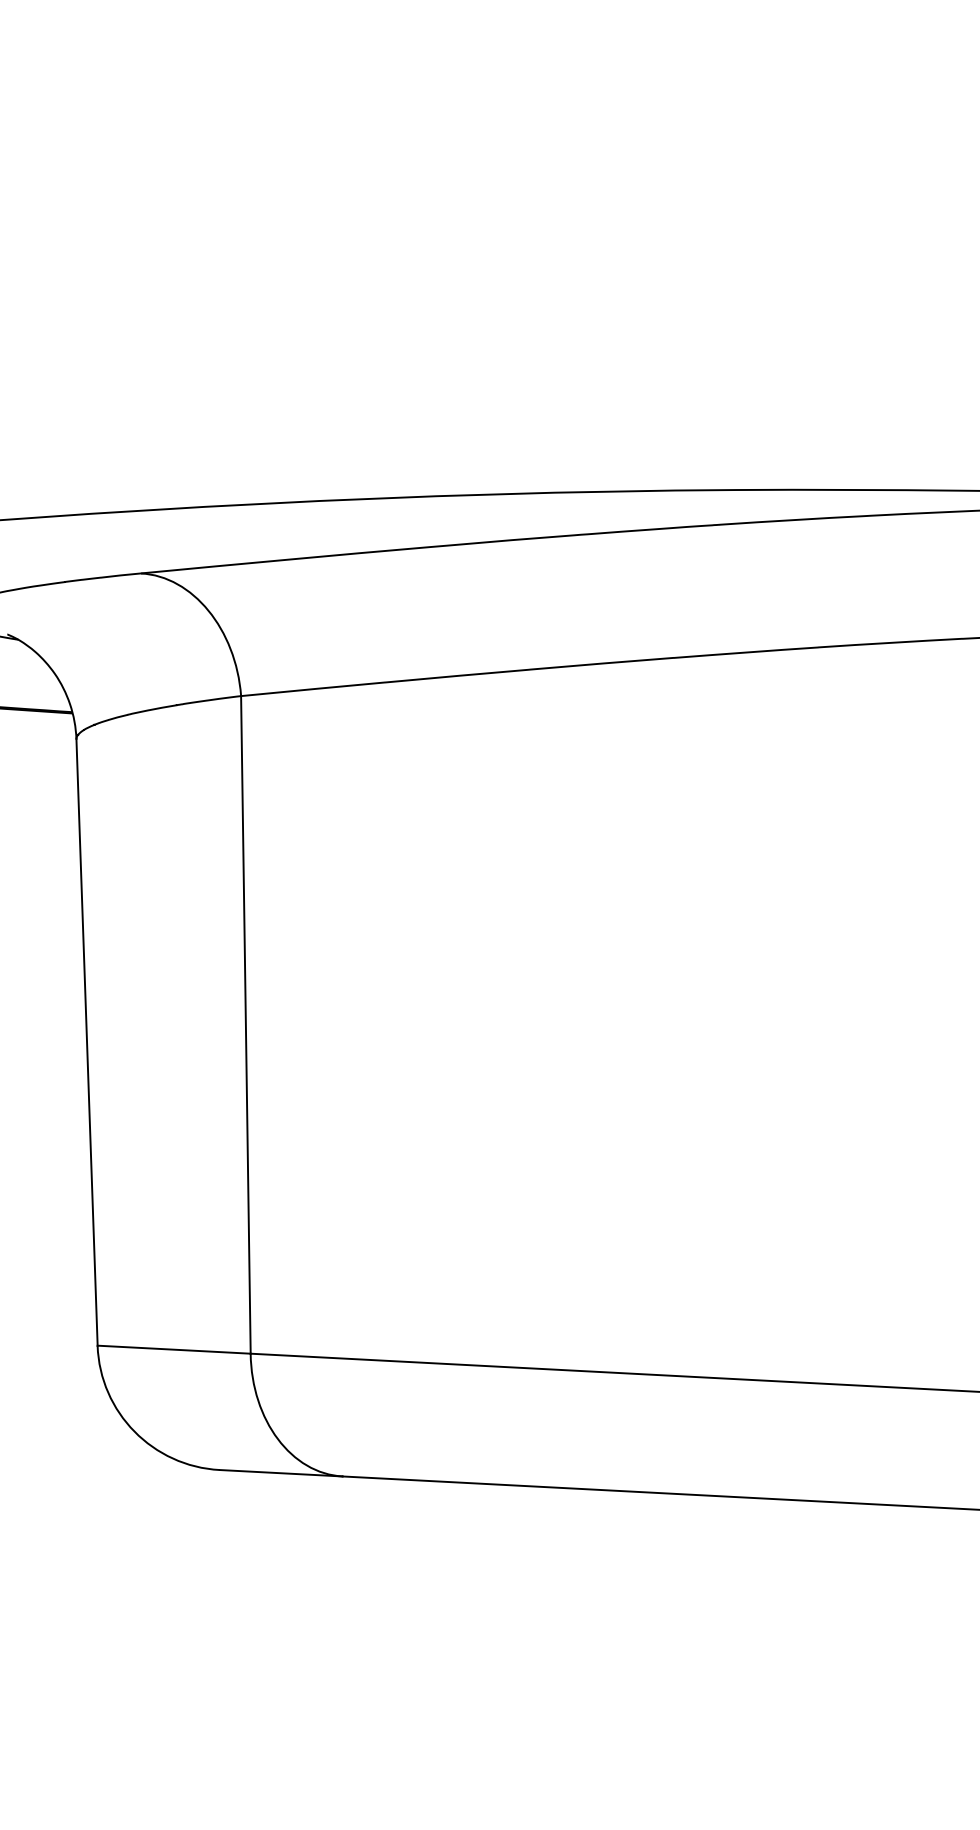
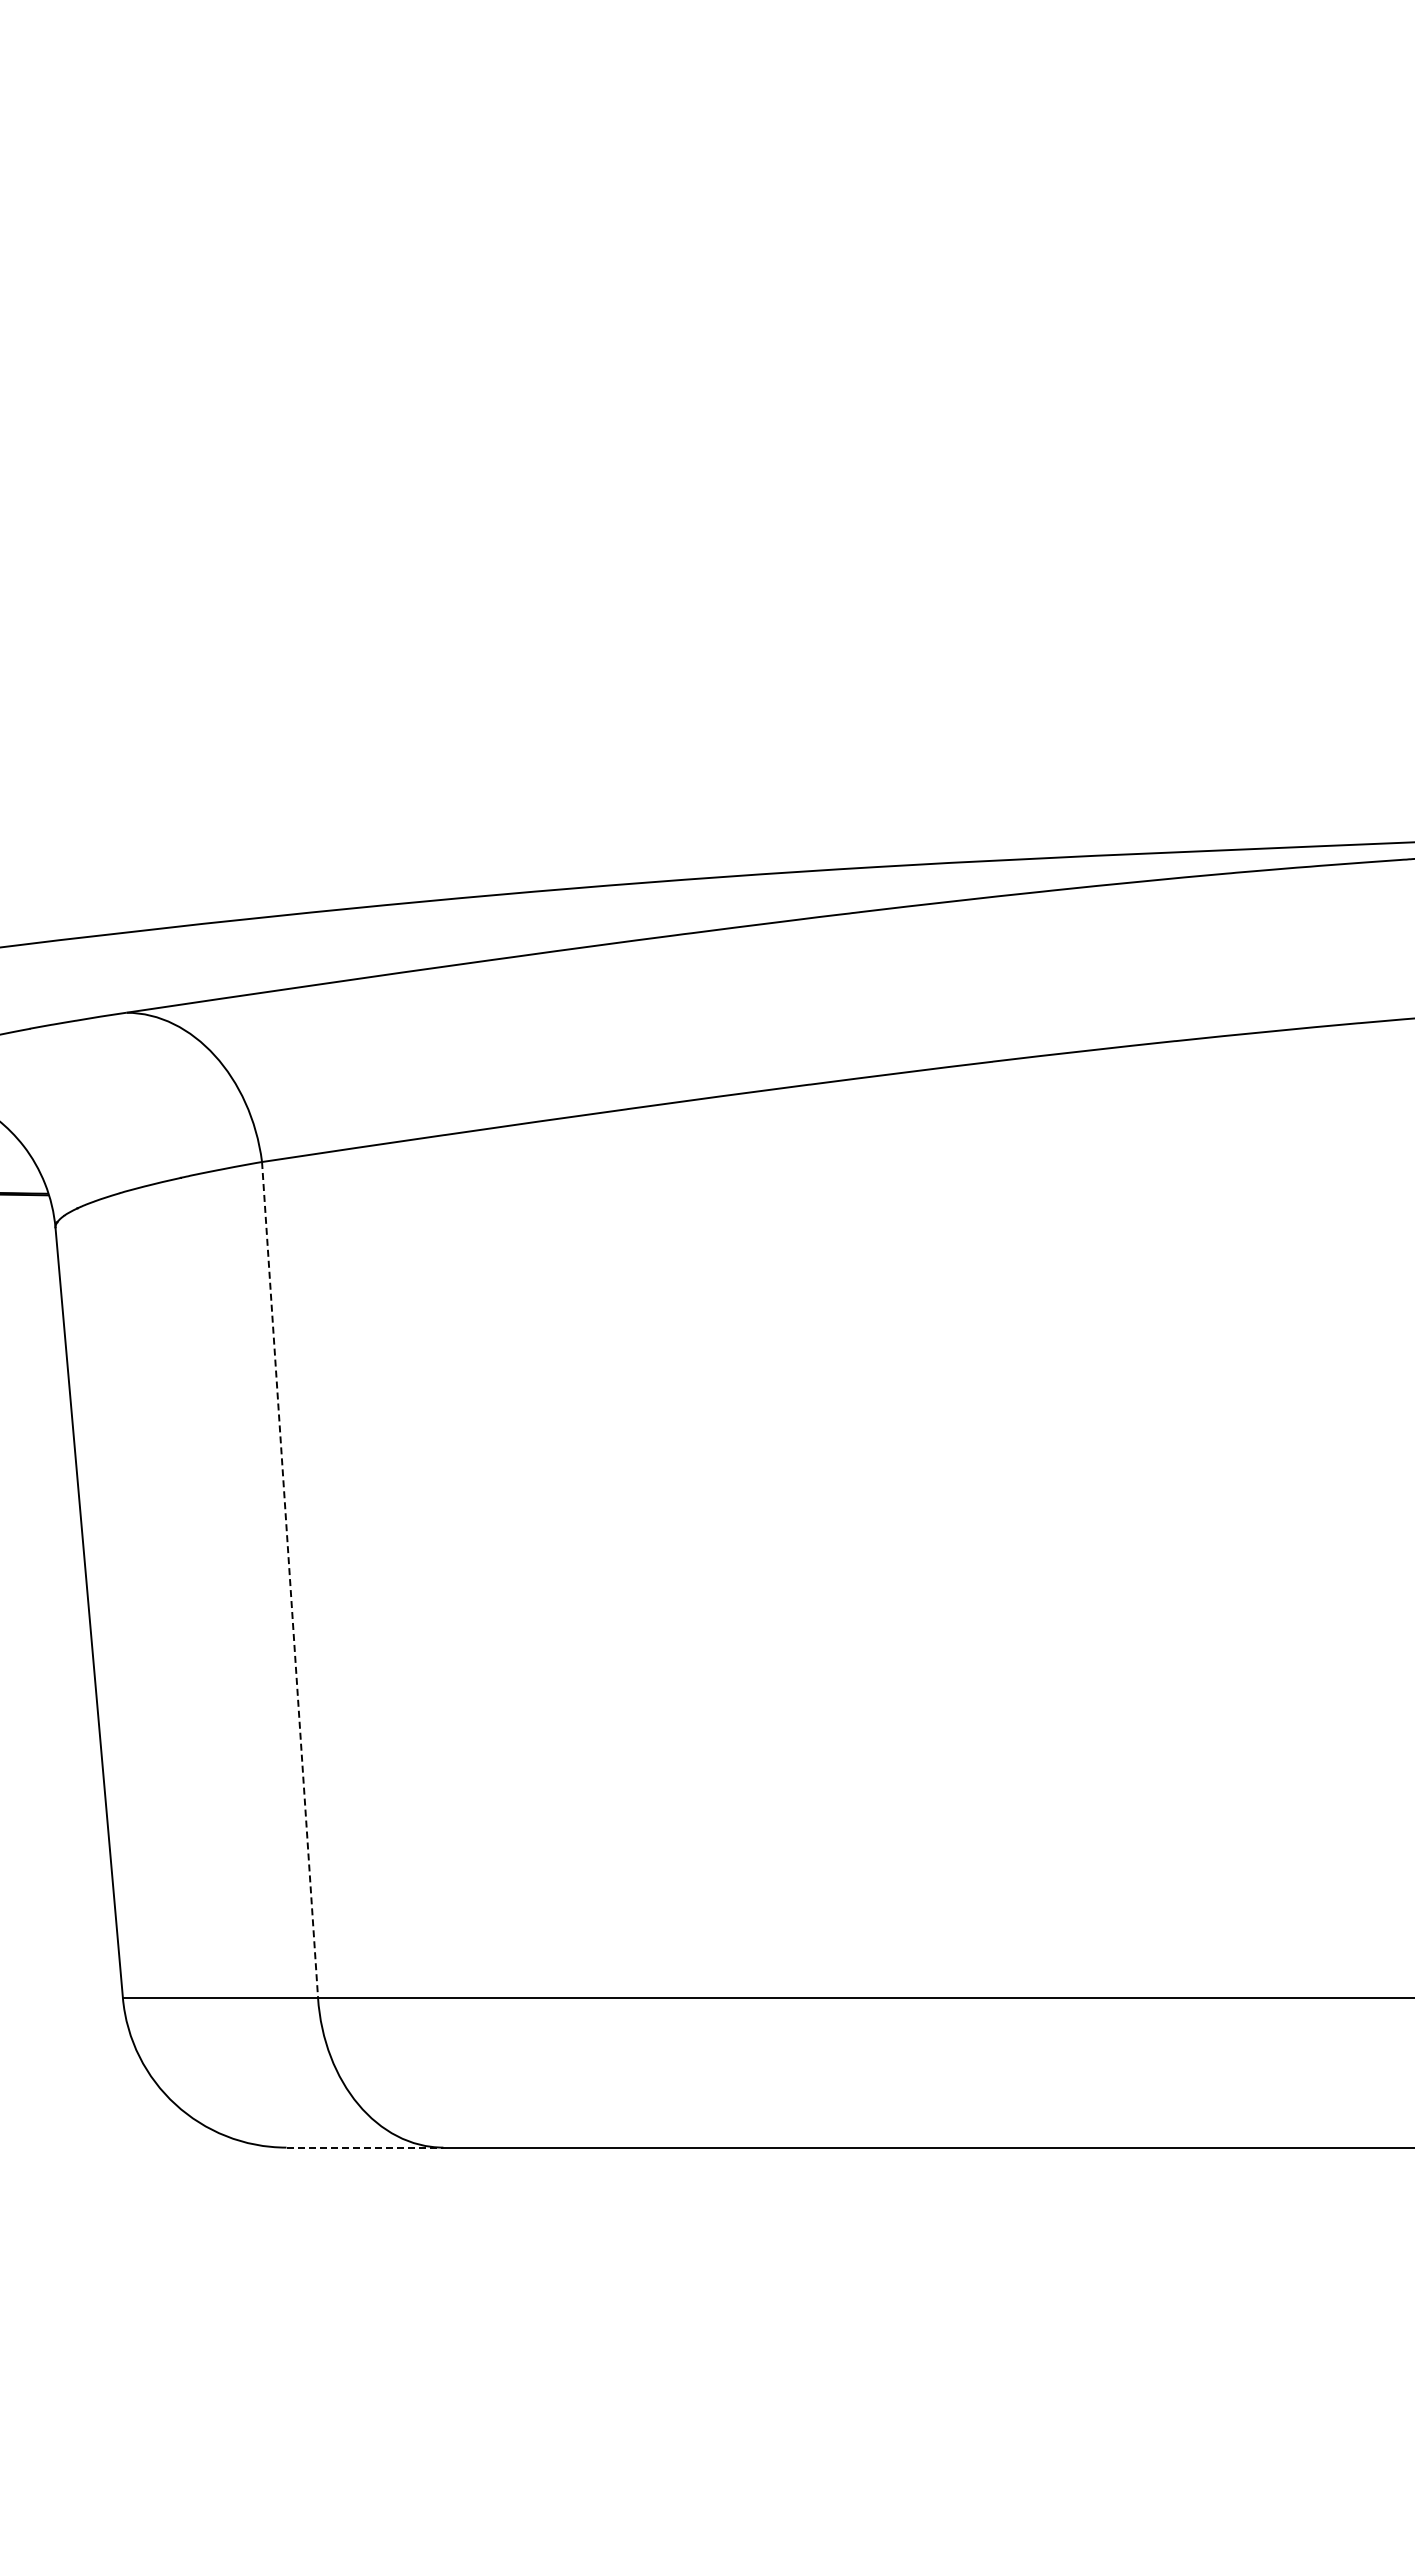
line: (246, 1024) -> (290, 1579), solid -> dashed
line: (281, 1473) -> (365, 2147), solid -> dashed

